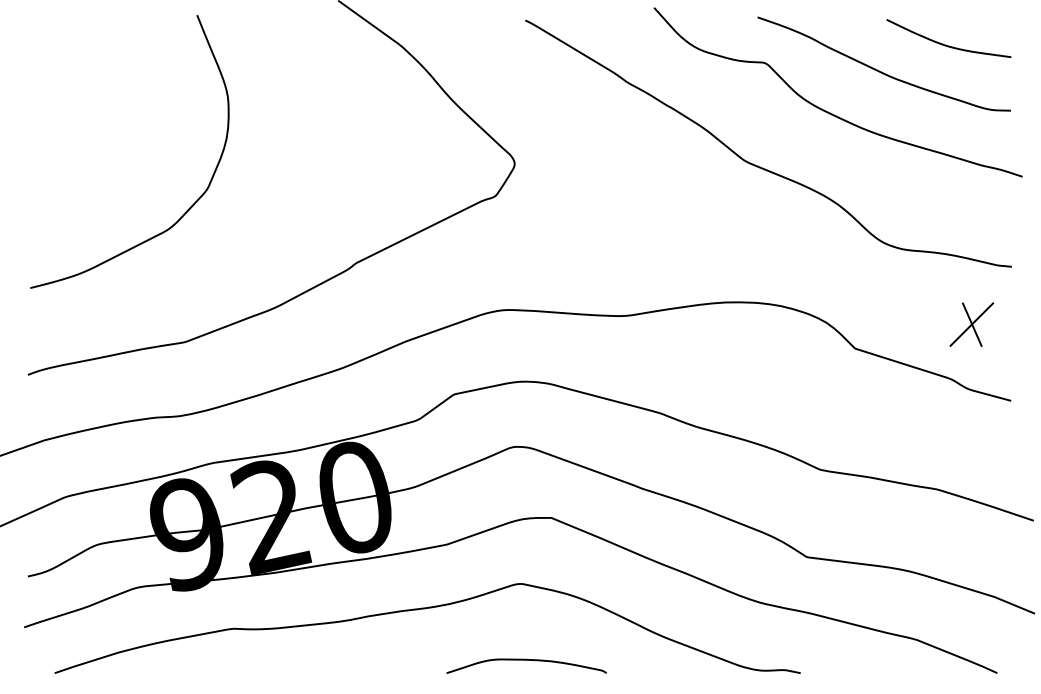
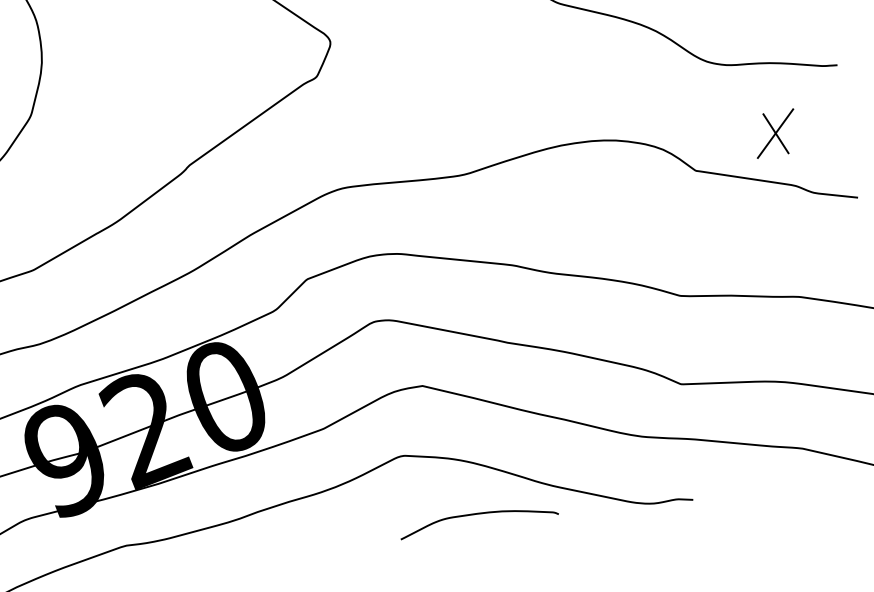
part: (971, 324) -> (775, 133), moved
curve: (526, 660) -> (477, 514), moved

